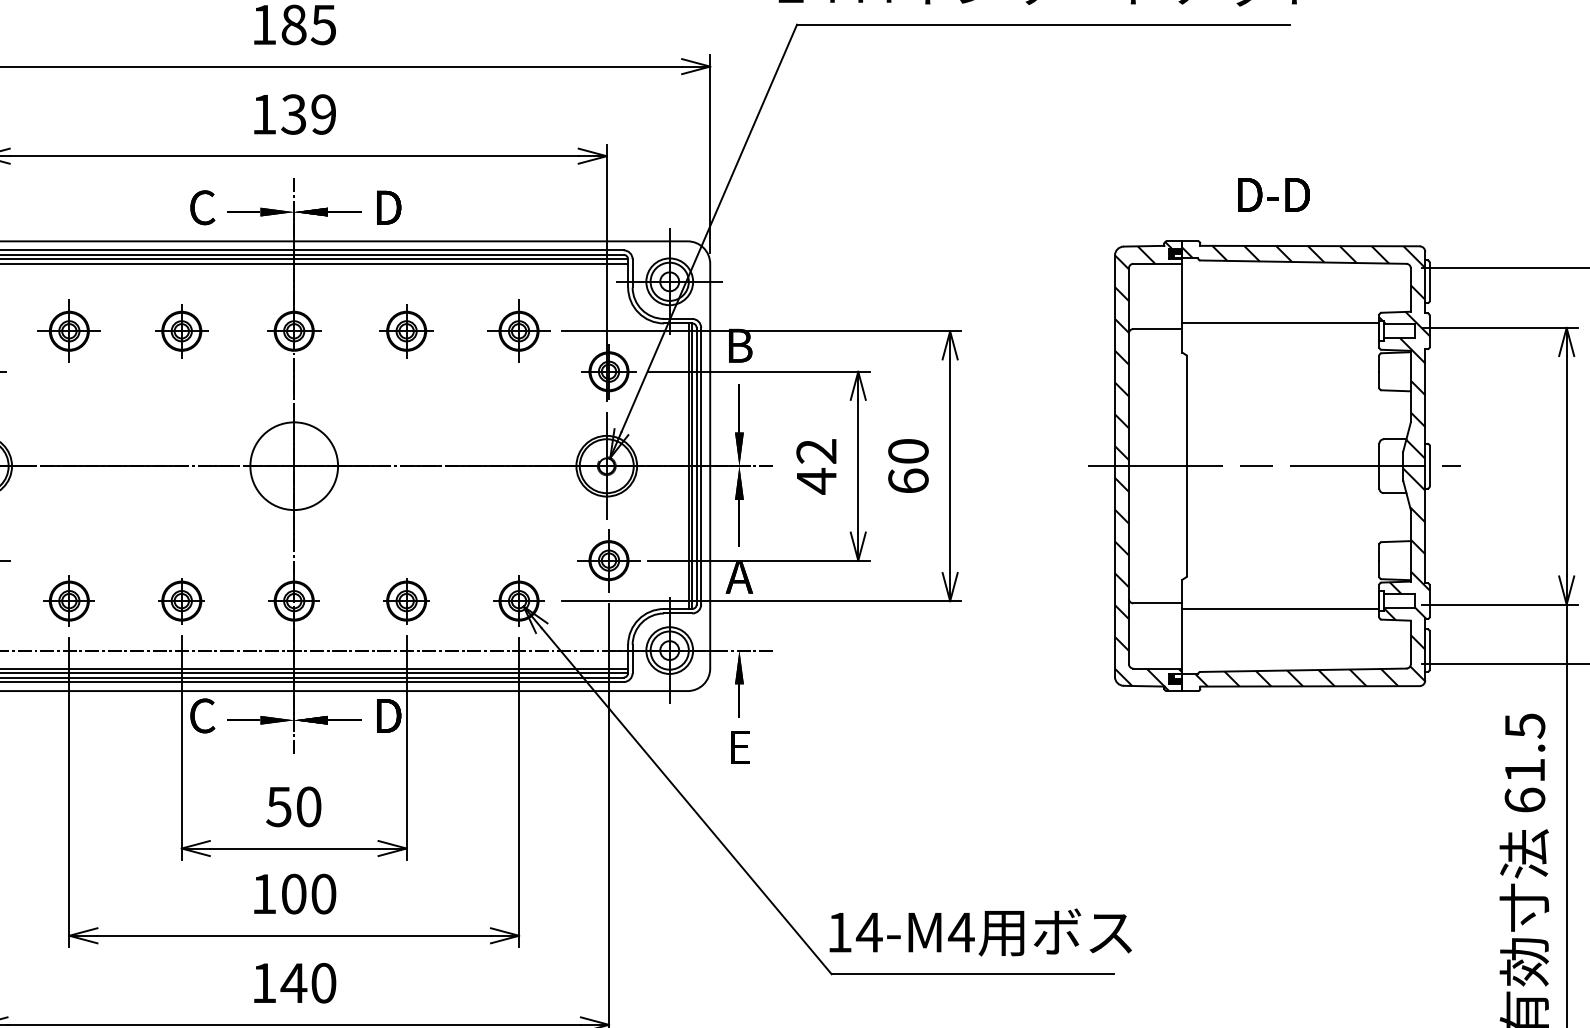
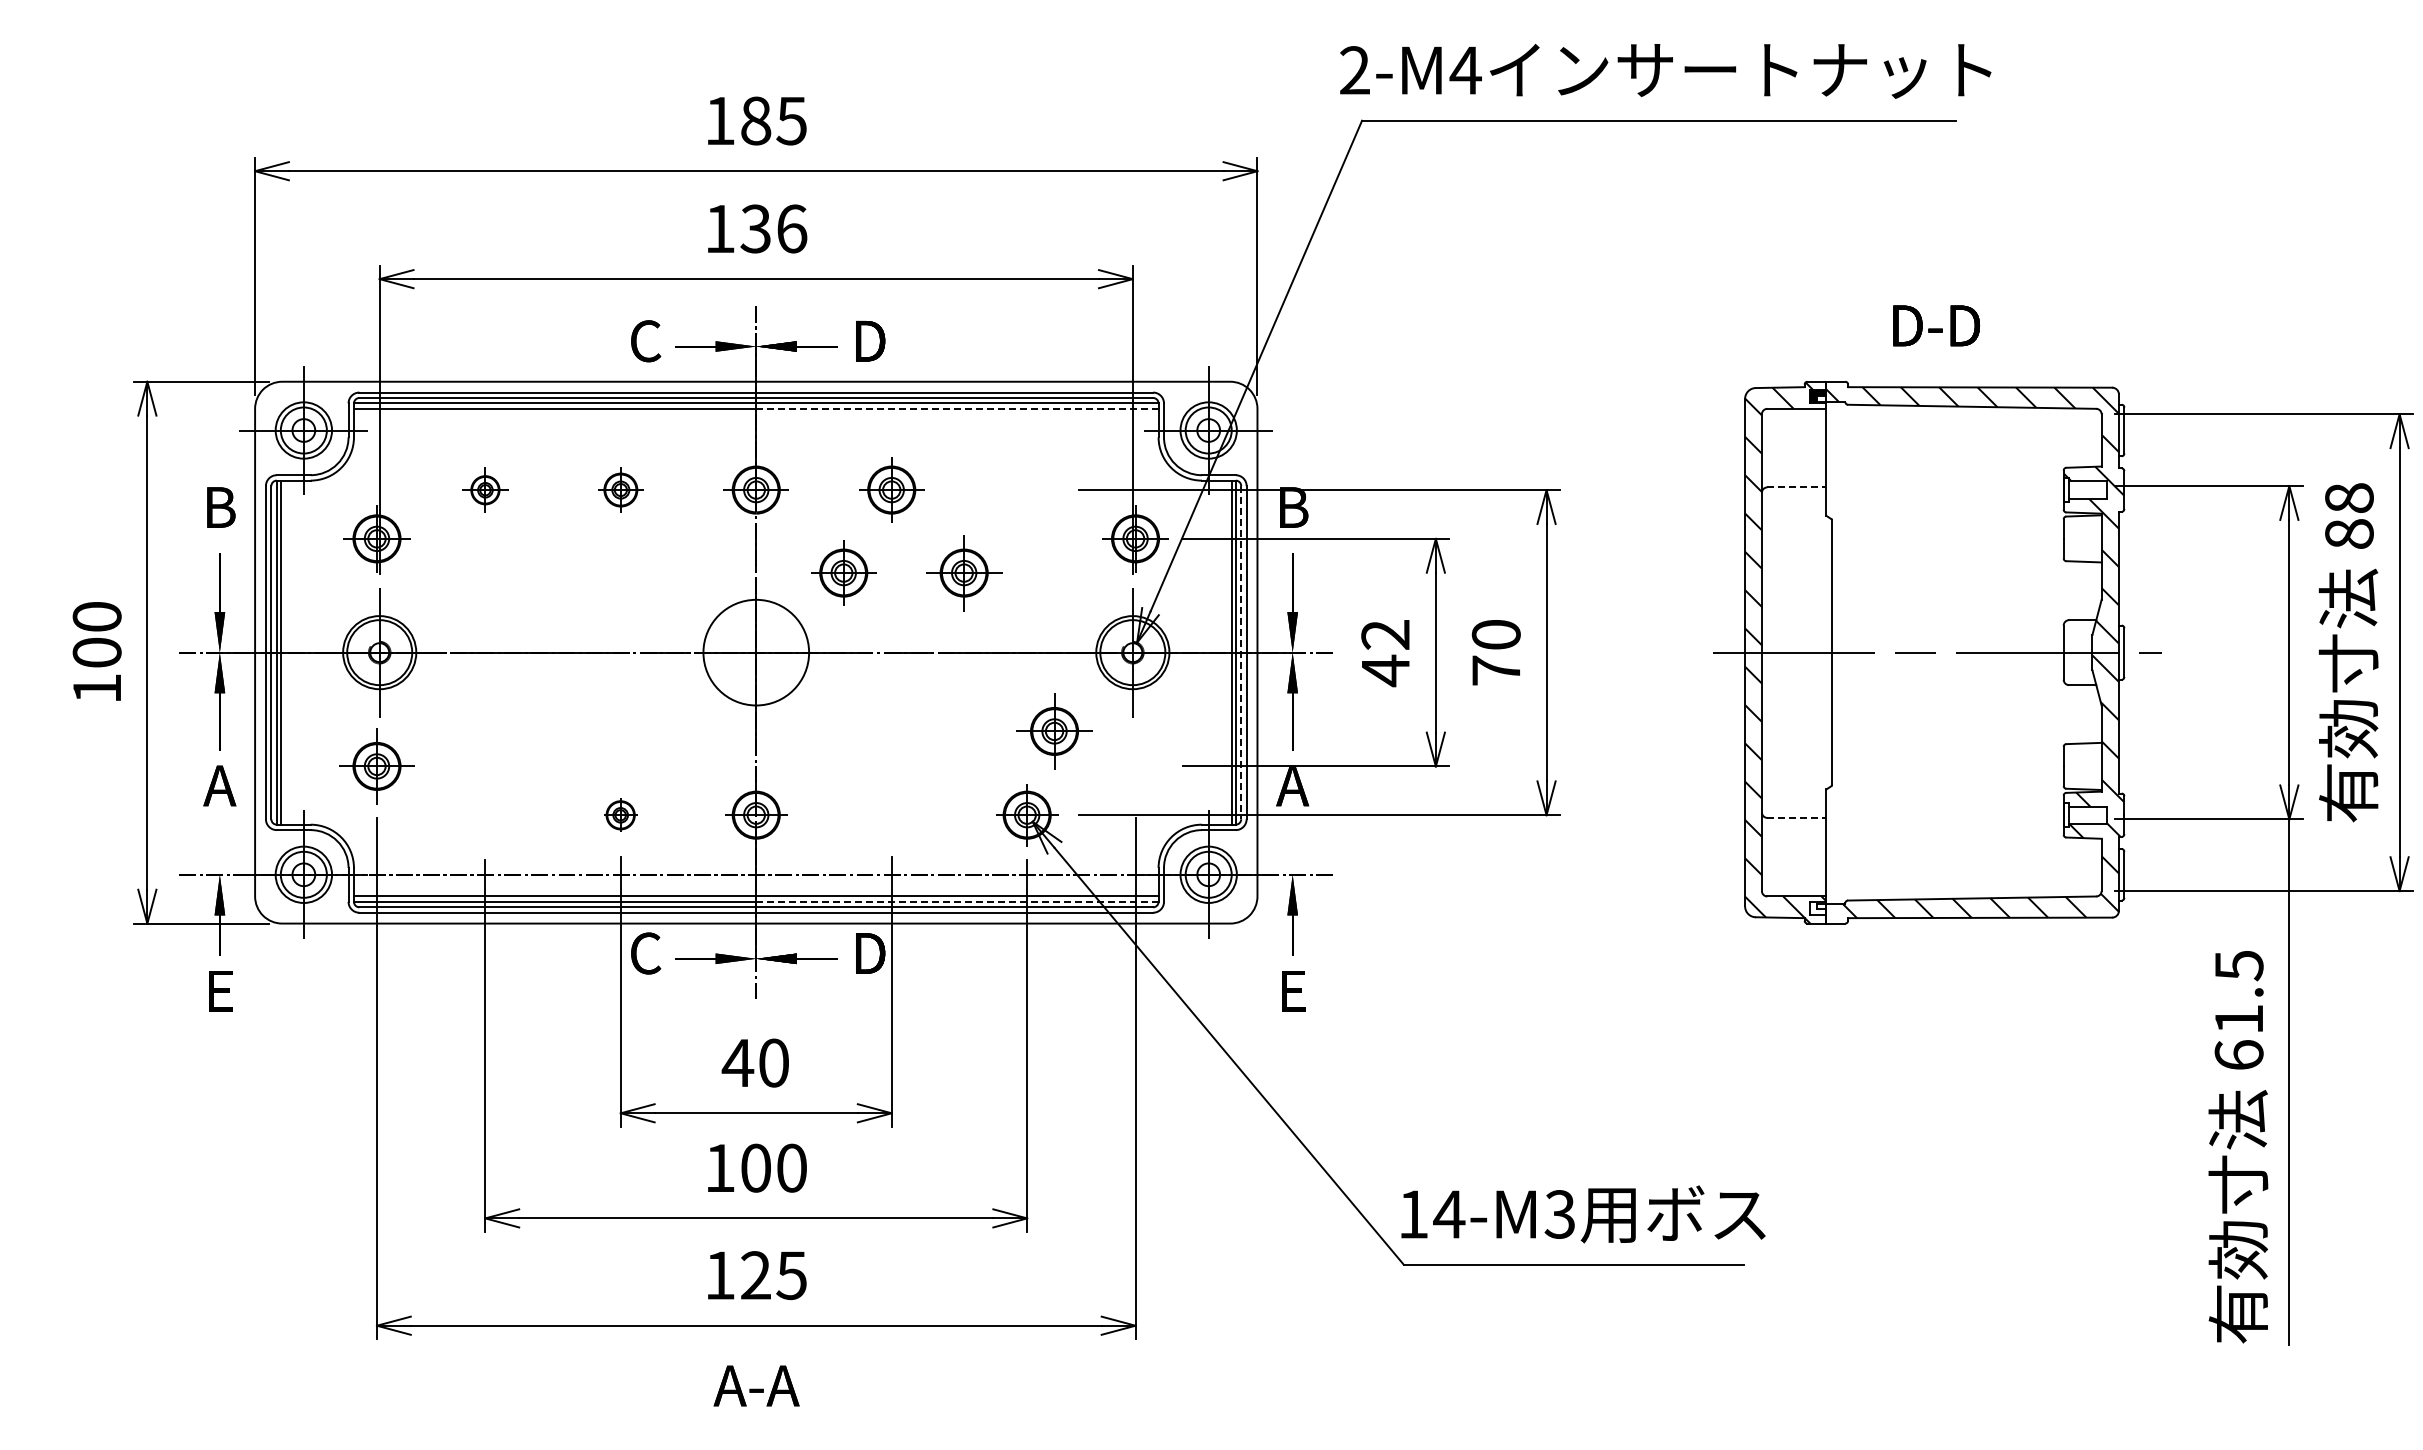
text: (324, 114) -> (792, 228), 139 -> 136
line: (460, 263) -> (956, 408), solid -> dashed
line: (1280, 323) -> (1944, 480), removed
line: (1157, 329) -> (1796, 487), solid -> dashed
part: (181, 330) -> (620, 489), size x0.7
part: (69, 331) -> (485, 490), size x0.6
part: (519, 331) -> (964, 573), moved
part: (366, 399) -> (843, 572), added
line: (696, 466) -> (1241, 652), solid -> dashed
text: (907, 481) -> (1495, 670), 60 -> 70
part: (608, 560) -> (1054, 731), moved
part: (69, 601) -> (485, 815), removed
part: (181, 601) -> (620, 815), size x0.6
part: (406, 601) -> (891, 815), removed
line: (1157, 603) -> (1796, 817), solid -> dashed
line: (1280, 608) -> (1944, 824), removed
line: (461, 672) -> (957, 901), solid -> dashed
fill: (1175, 678) -> (1818, 908), removed
text: (278, 807) -> (737, 1063), 50 -> 40
text: (960, 932) -> (1559, 1214), 14-M4 -> 14-M3
text: (307, 983) -> (772, 1275), 140 -> 125

